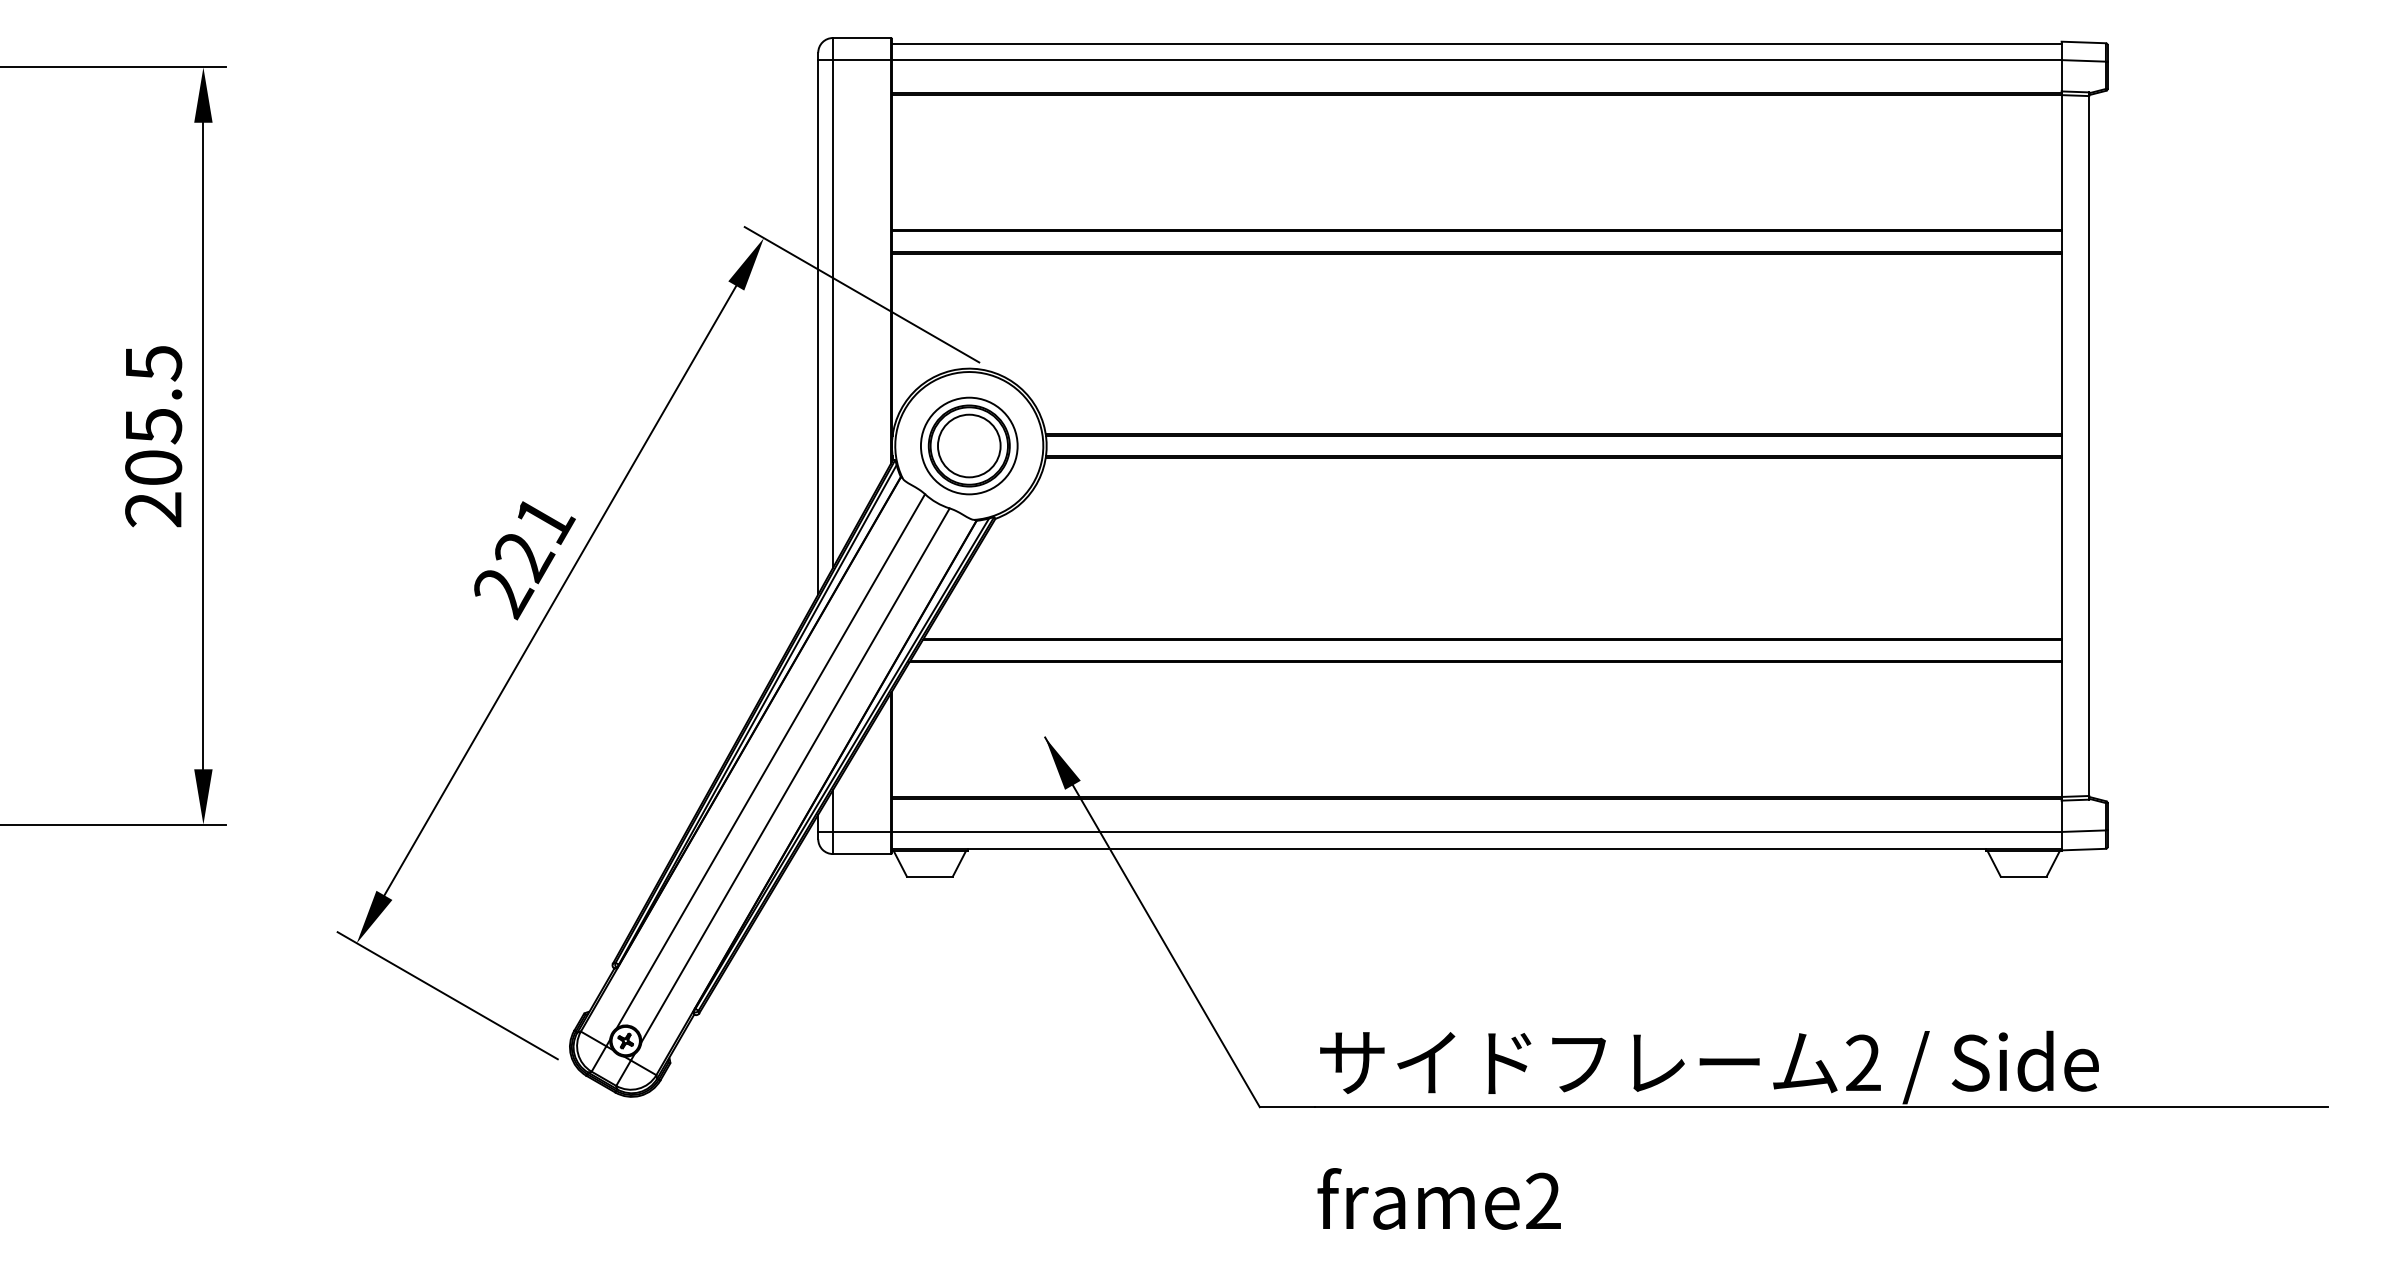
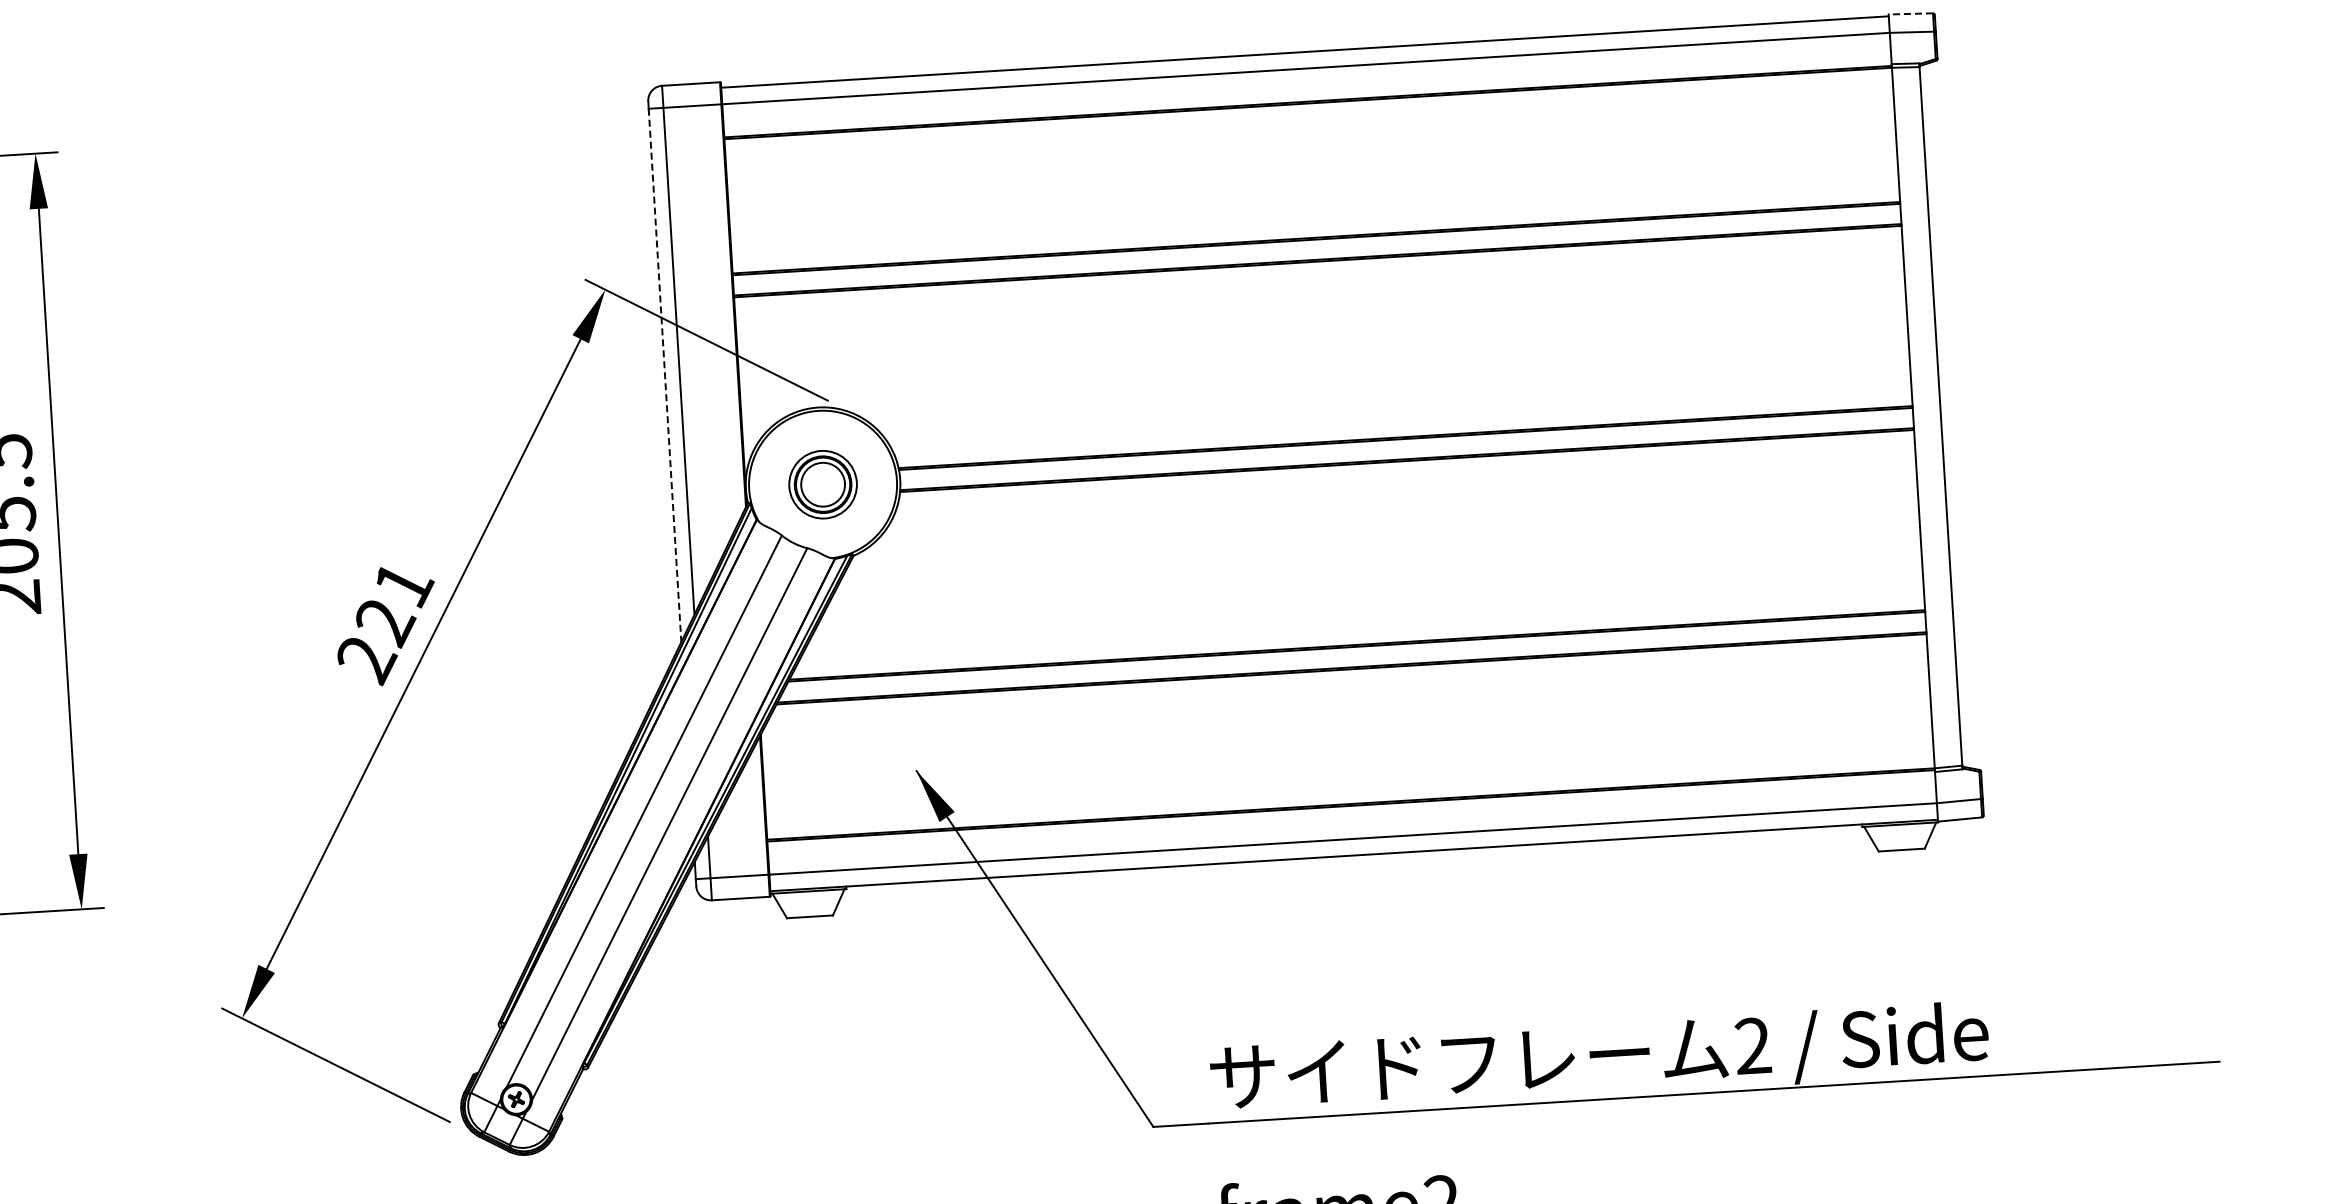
line: (2083, 42) -> (1910, 13), solid -> dashed
line: (818, 327) -> (665, 375), solid -> dashed
part: (969, 445) -> (823, 484), size x0.7

